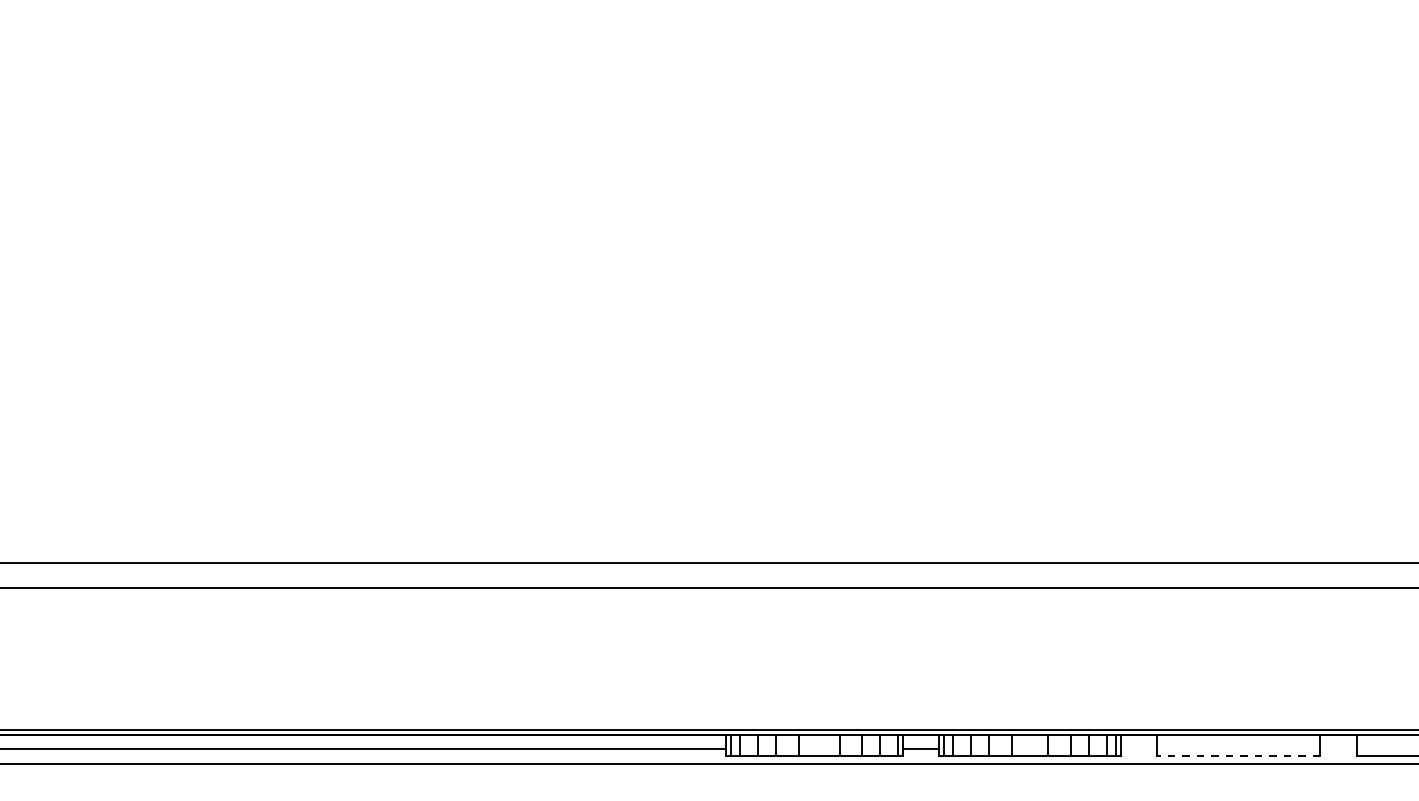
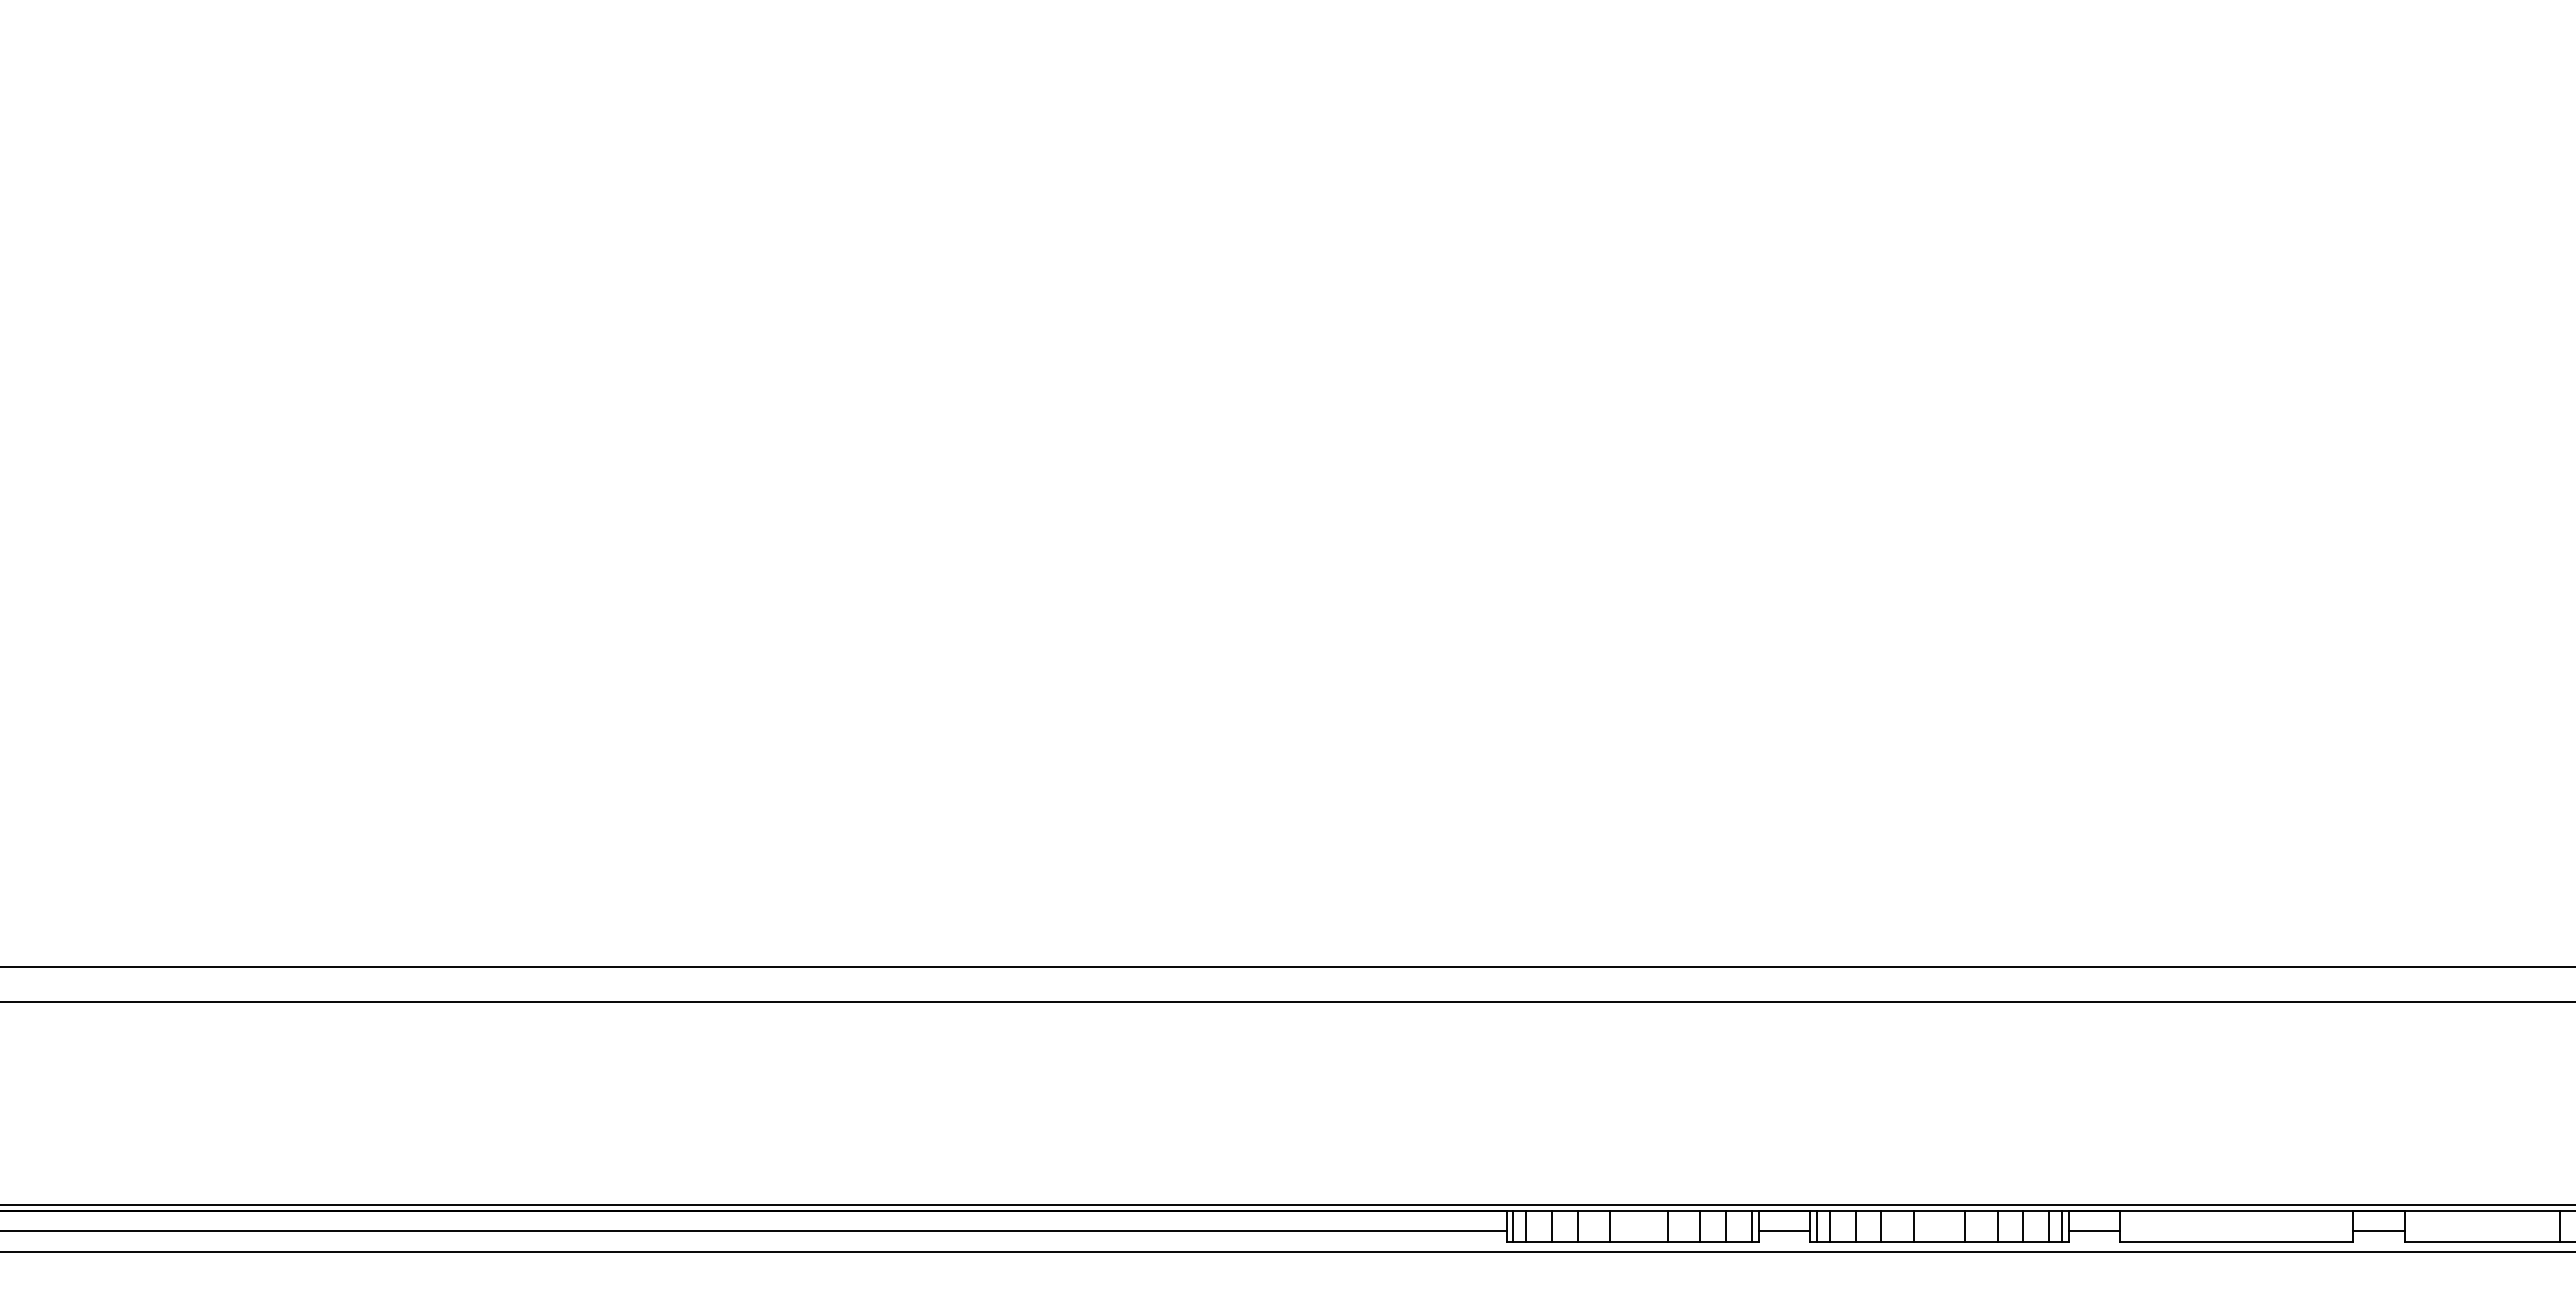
line: (1138, 749) -> (2094, 1231), added
line: (1338, 749) -> (2378, 1231), added
line: (1238, 756) -> (2236, 1241), dashed -> solid

